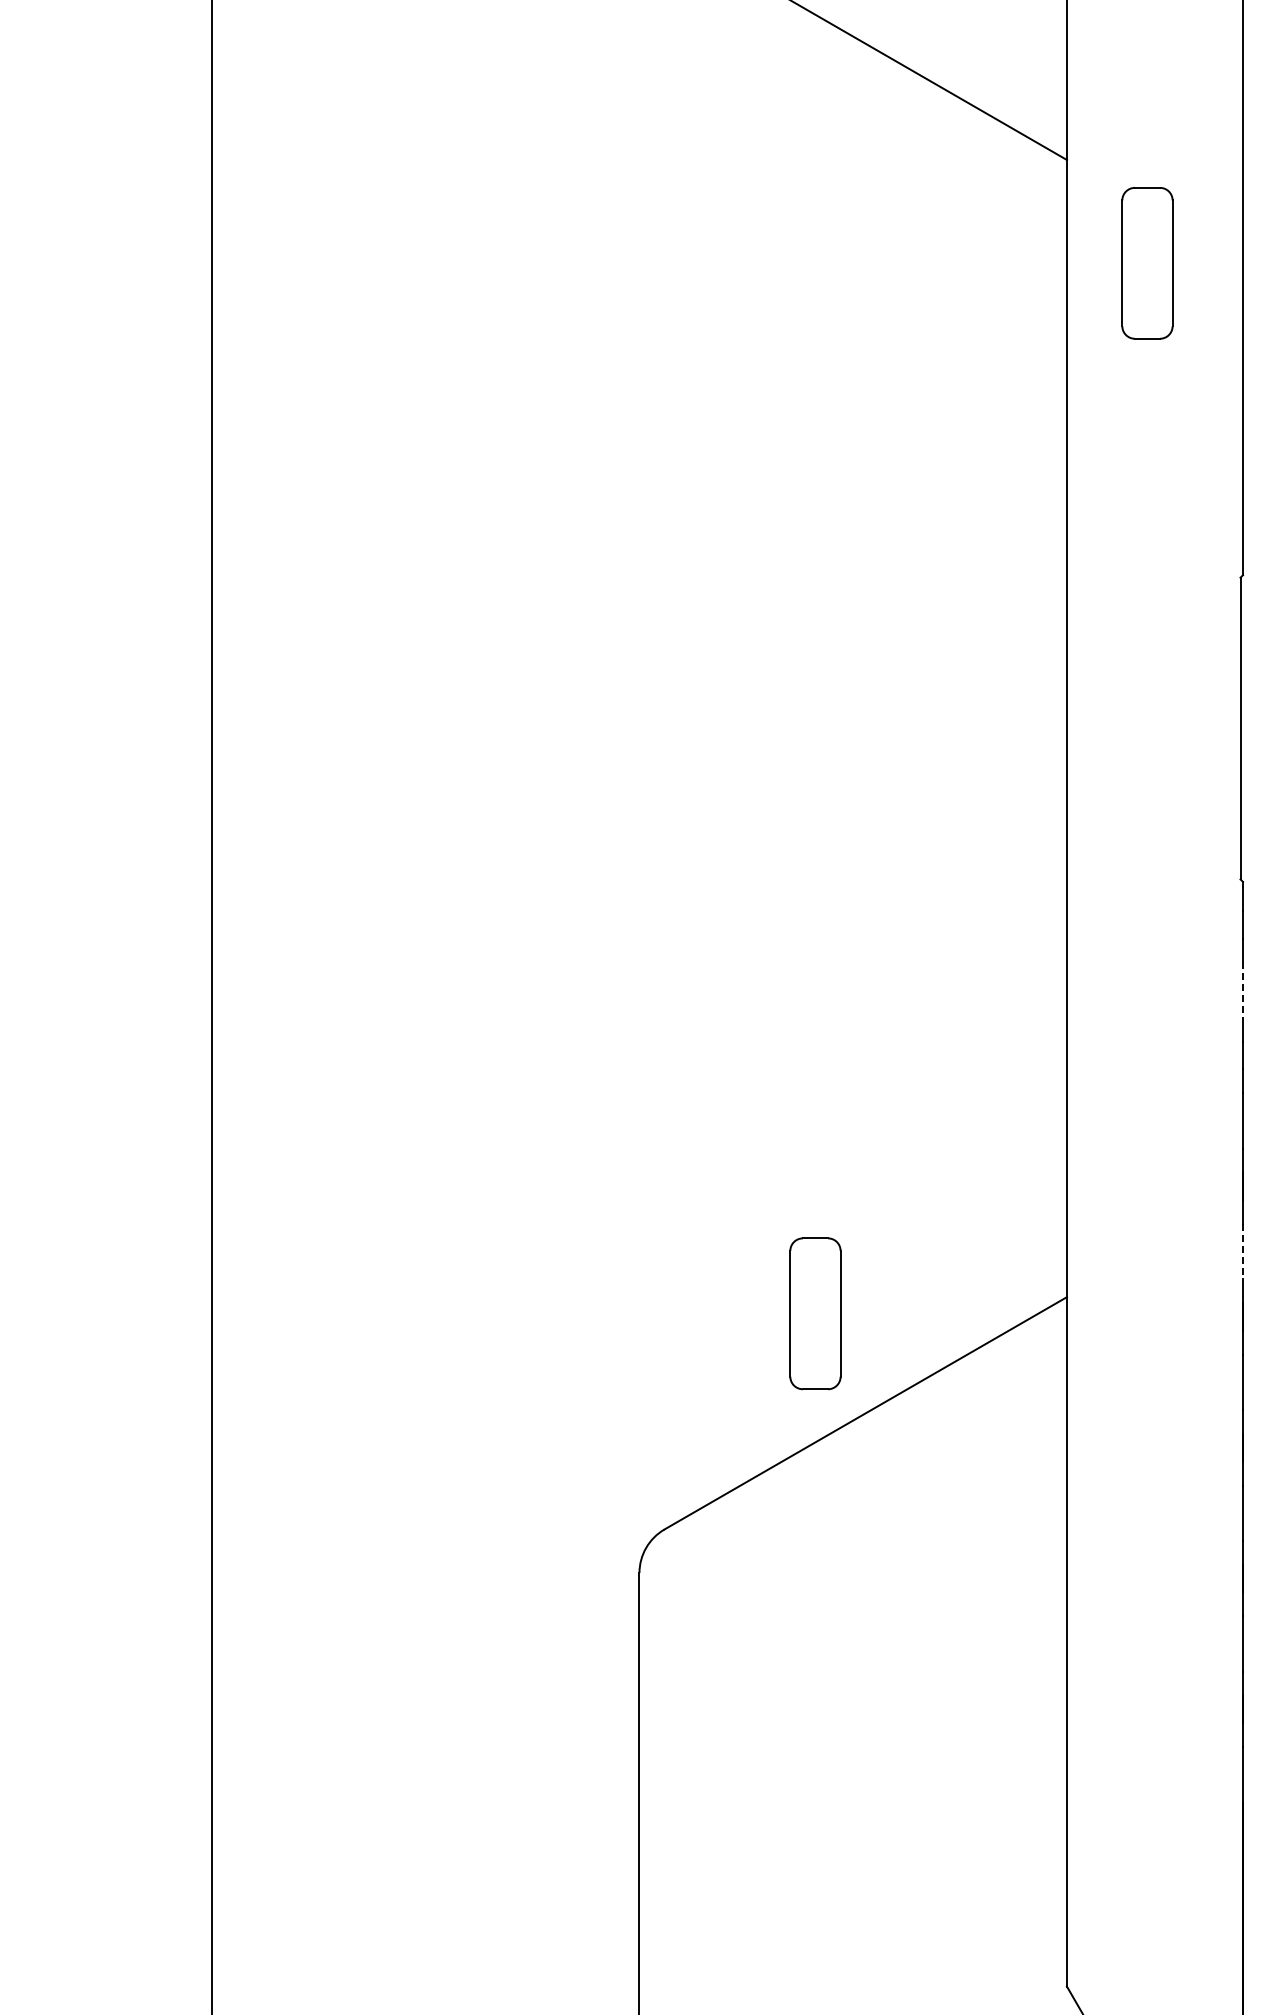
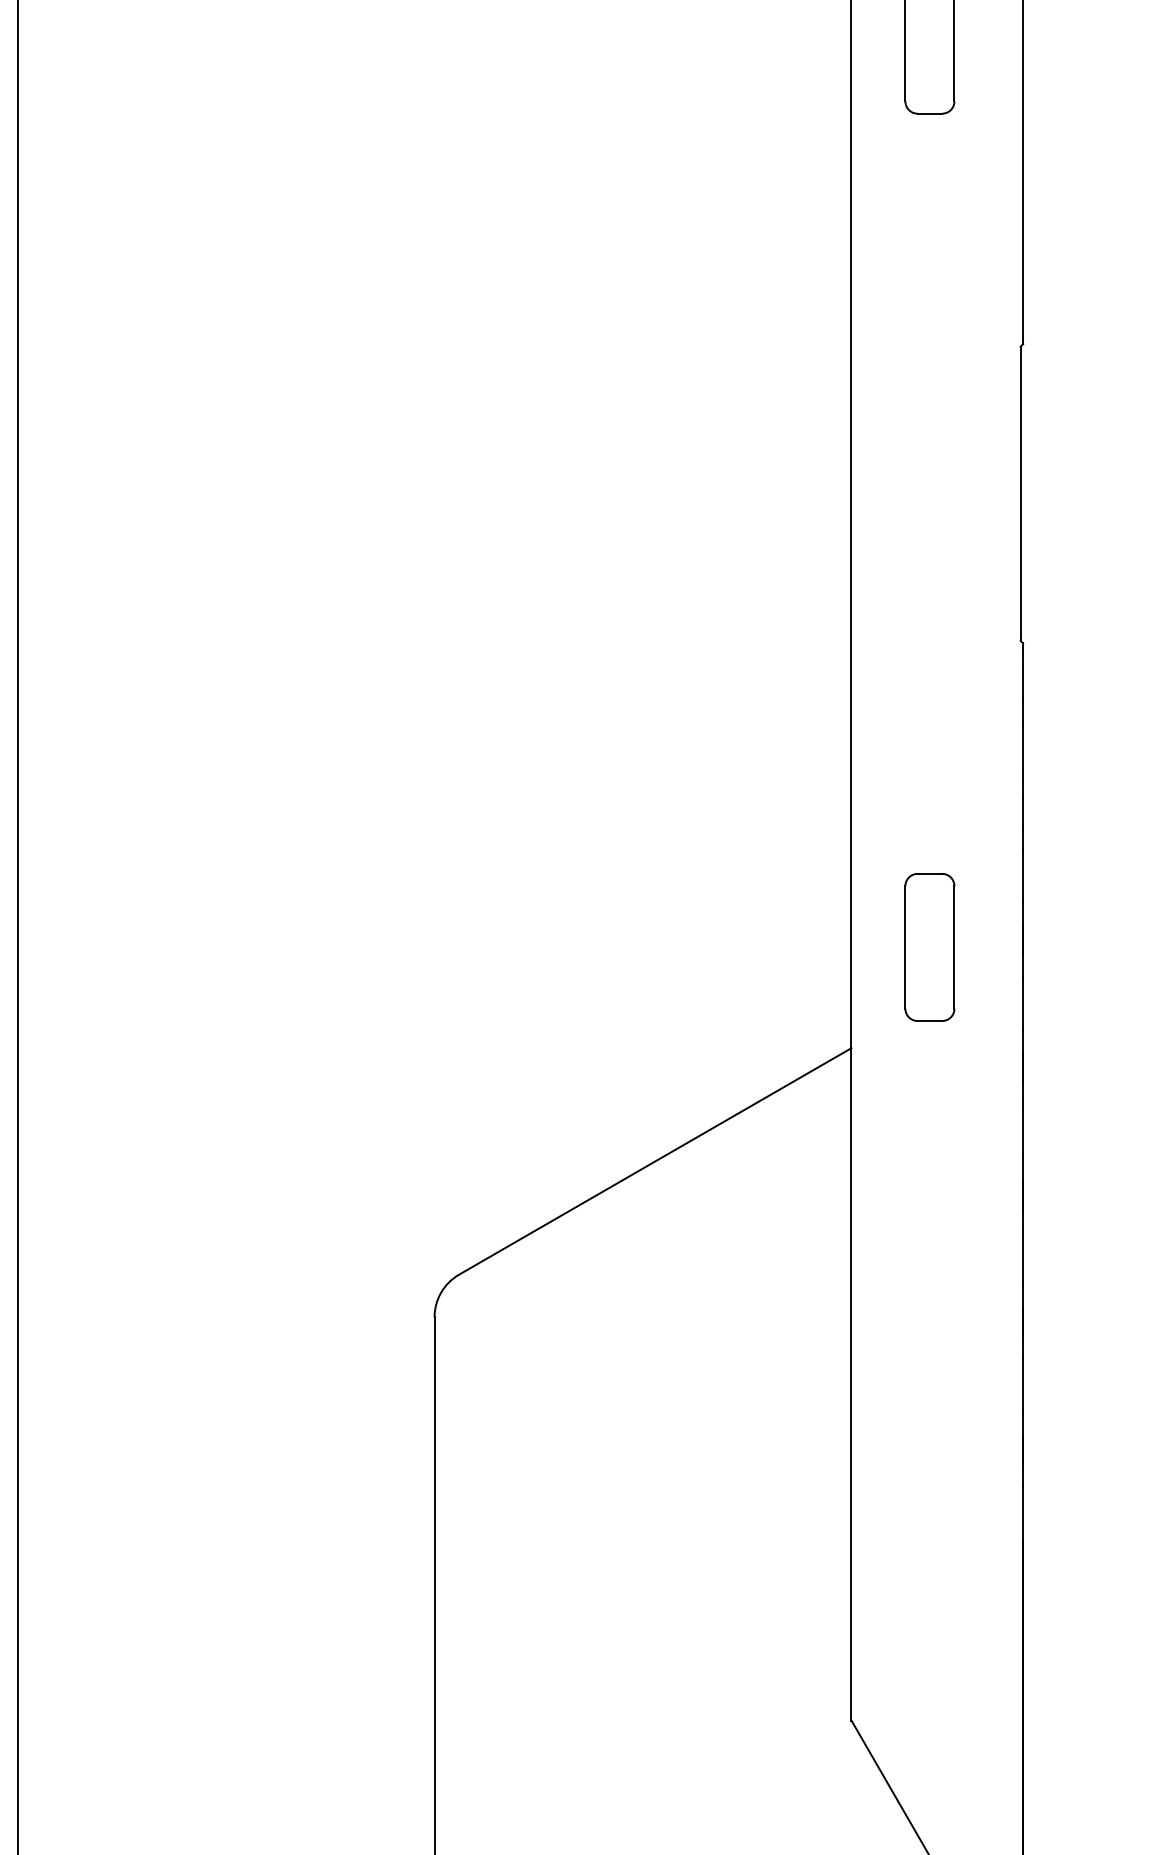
line: (1243, 990) -> (1023, 749), dashed -> solid
line: (1243, 1251) -> (1023, 1003), dashed -> solid
part: (815, 1313) -> (929, 947), moved

